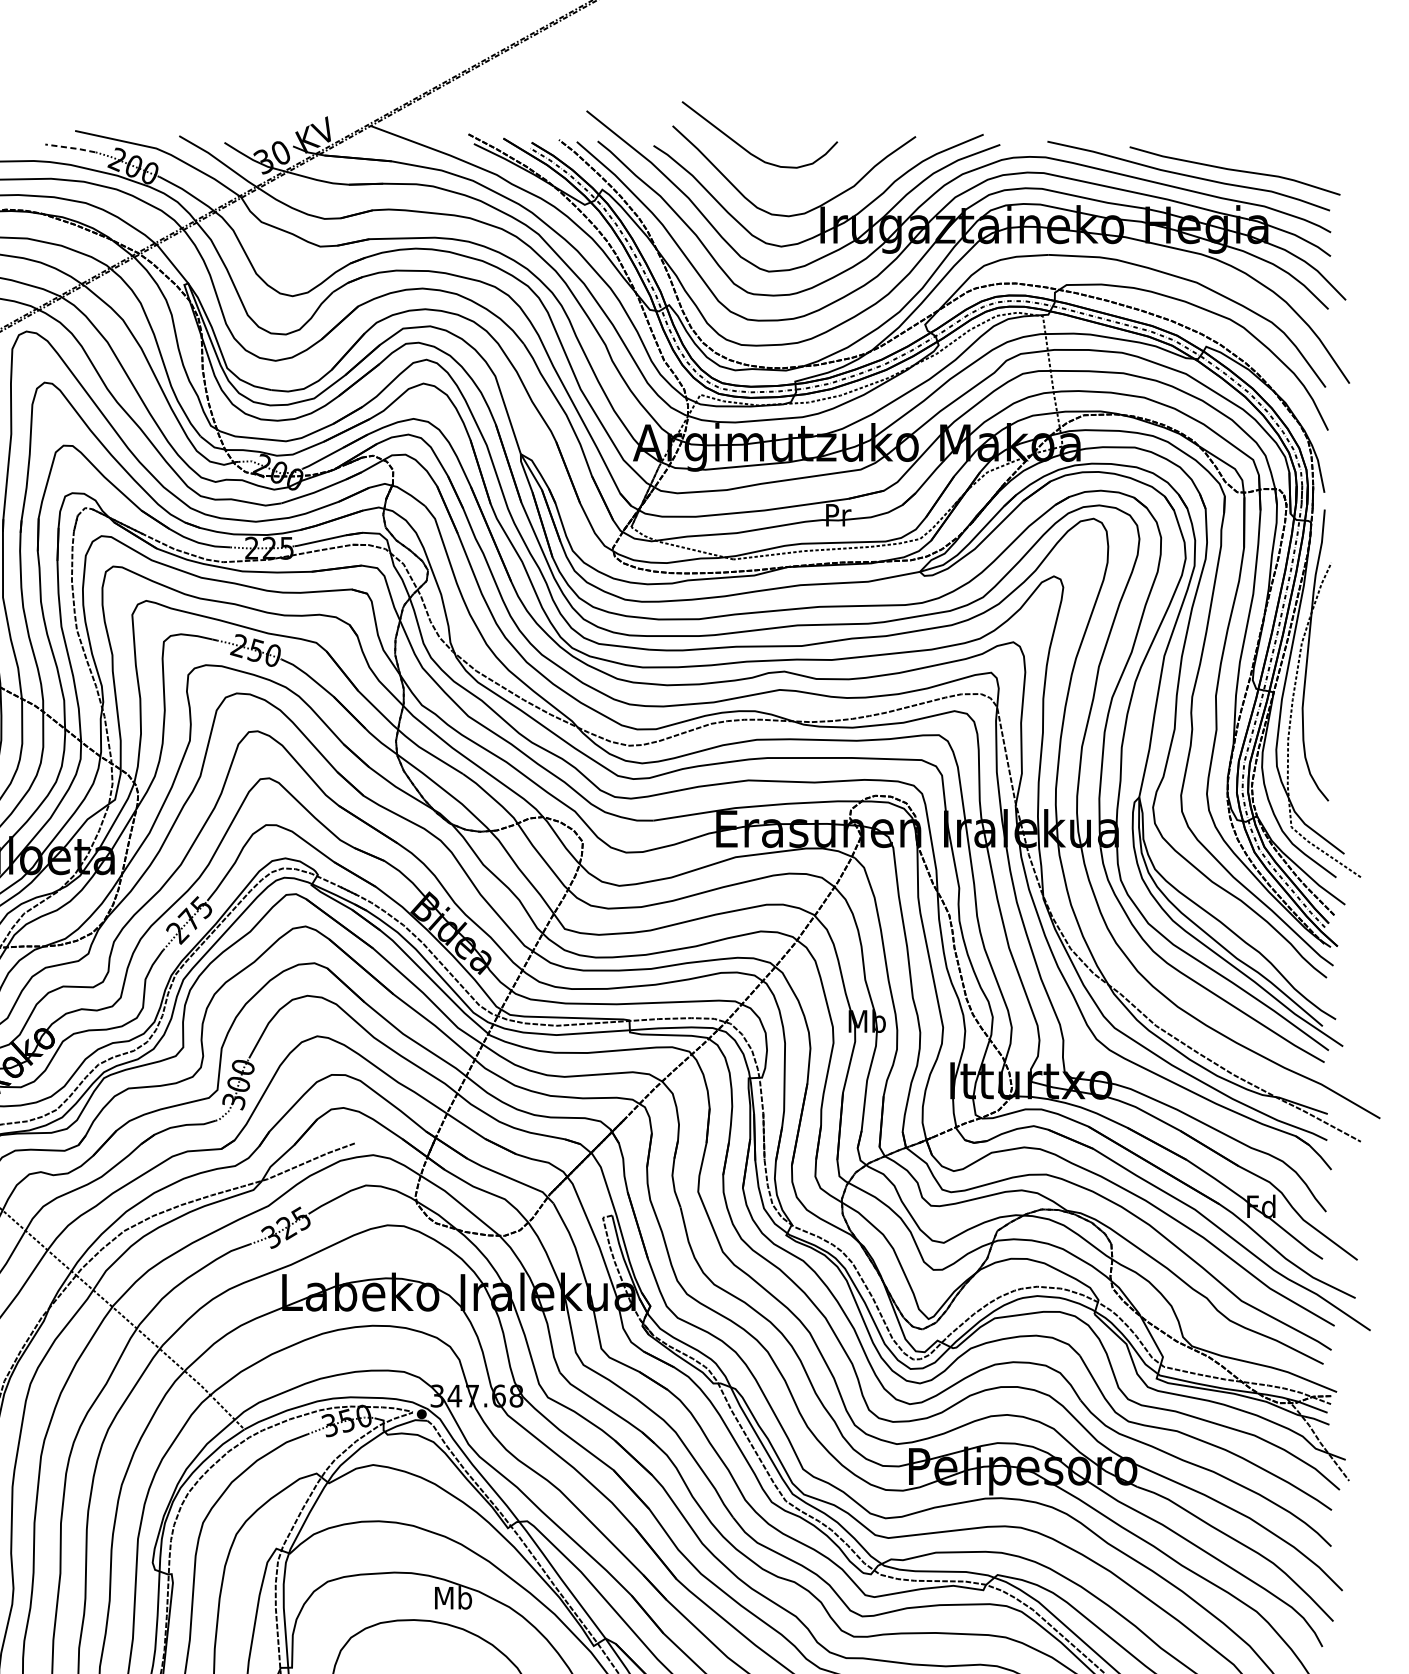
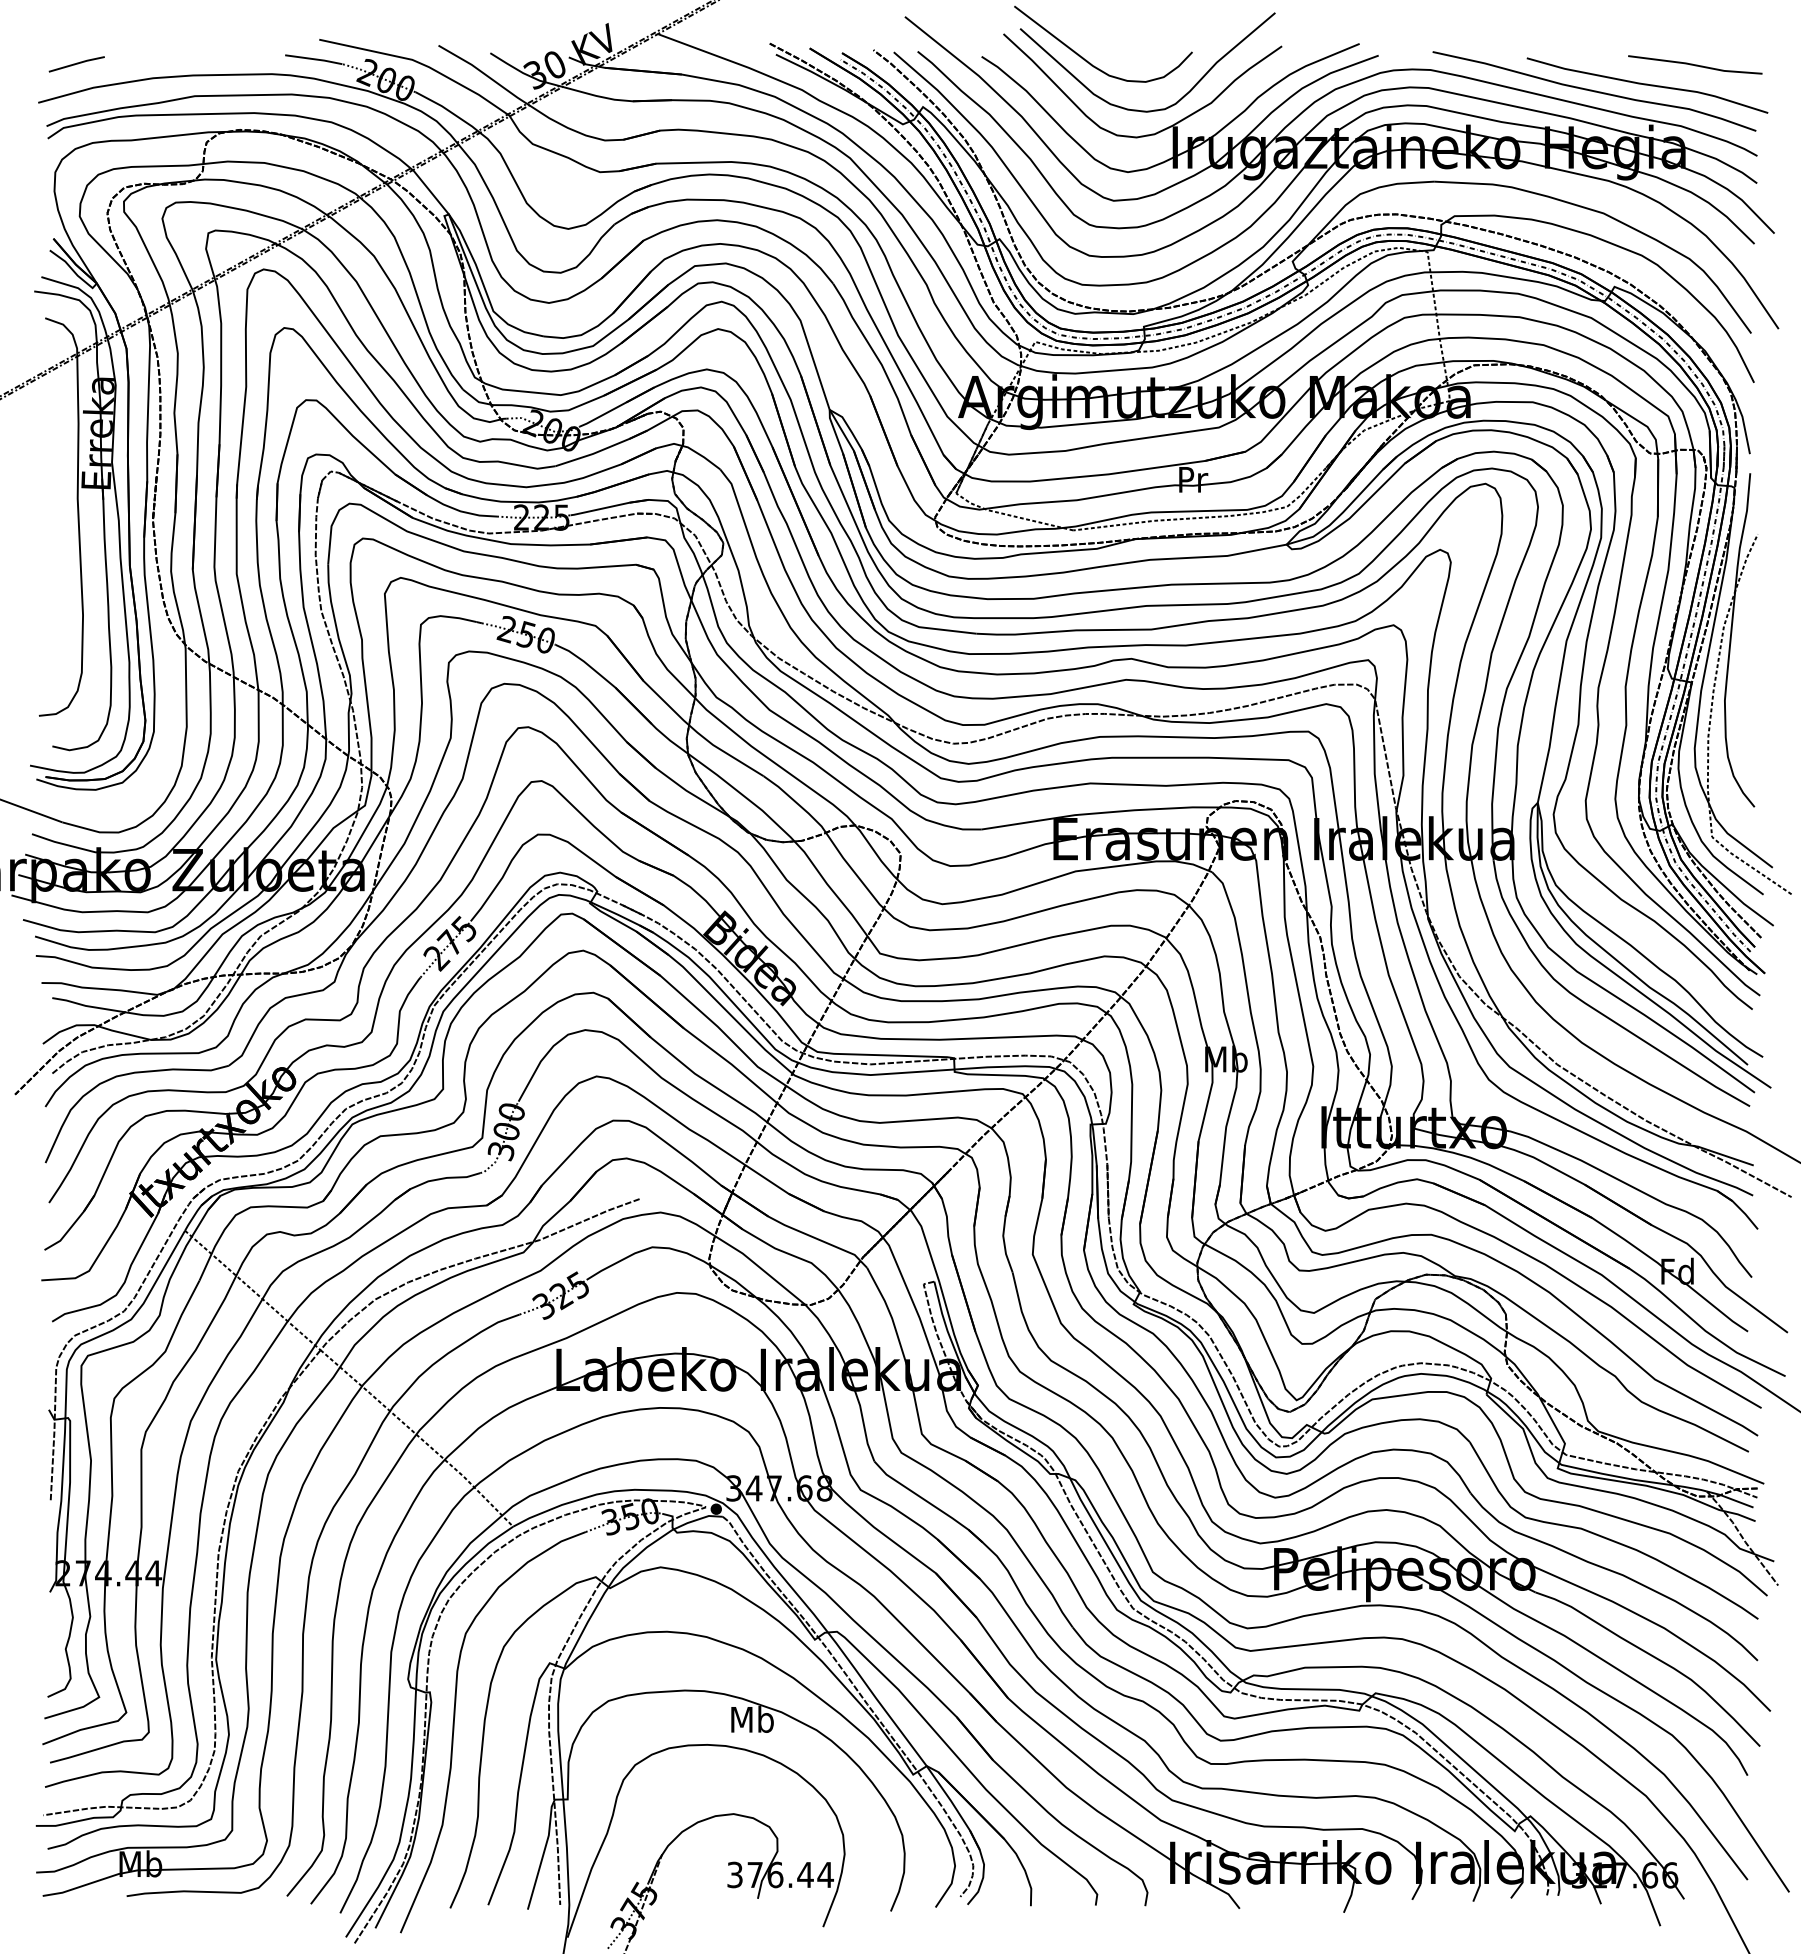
line: (70, 148) -> (314, 59), dashed -> solid
line: (1276, 152) -> (1695, 64), added
curve: (804, 191) -> (1154, 109), added

